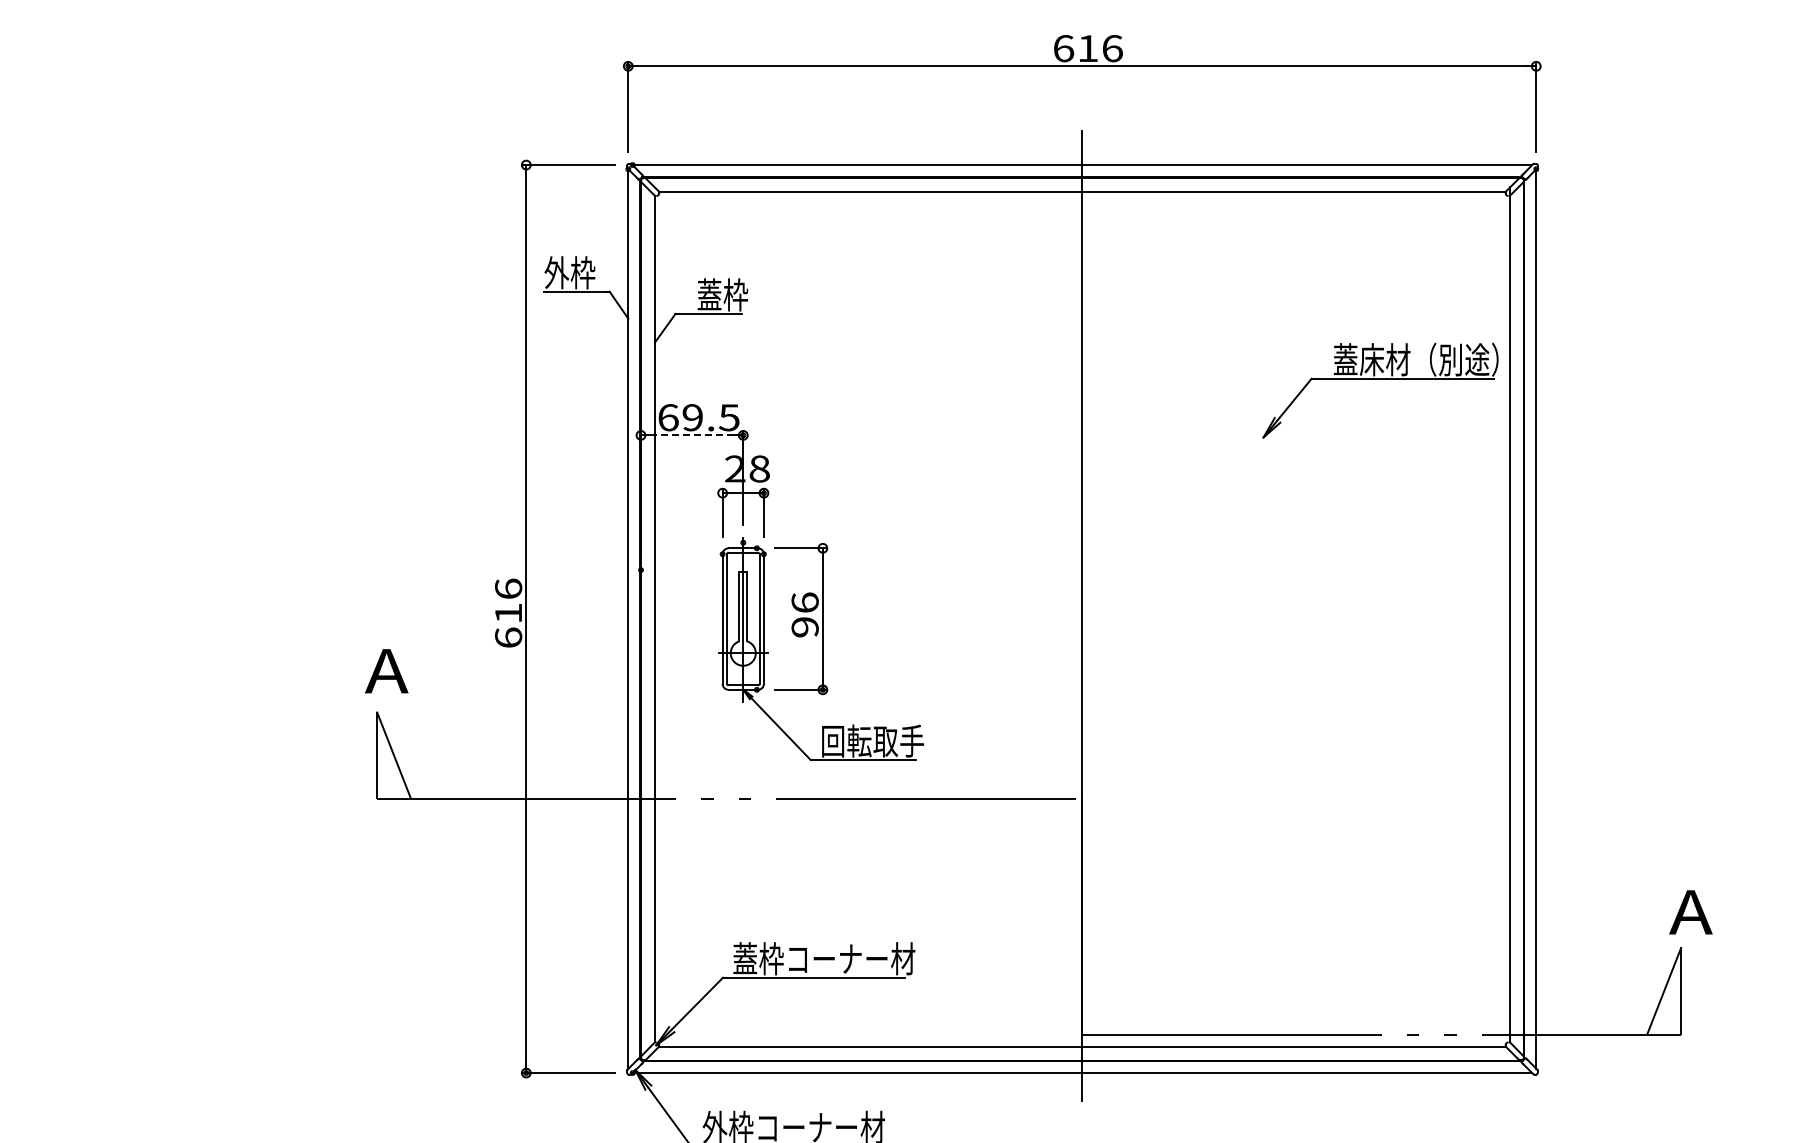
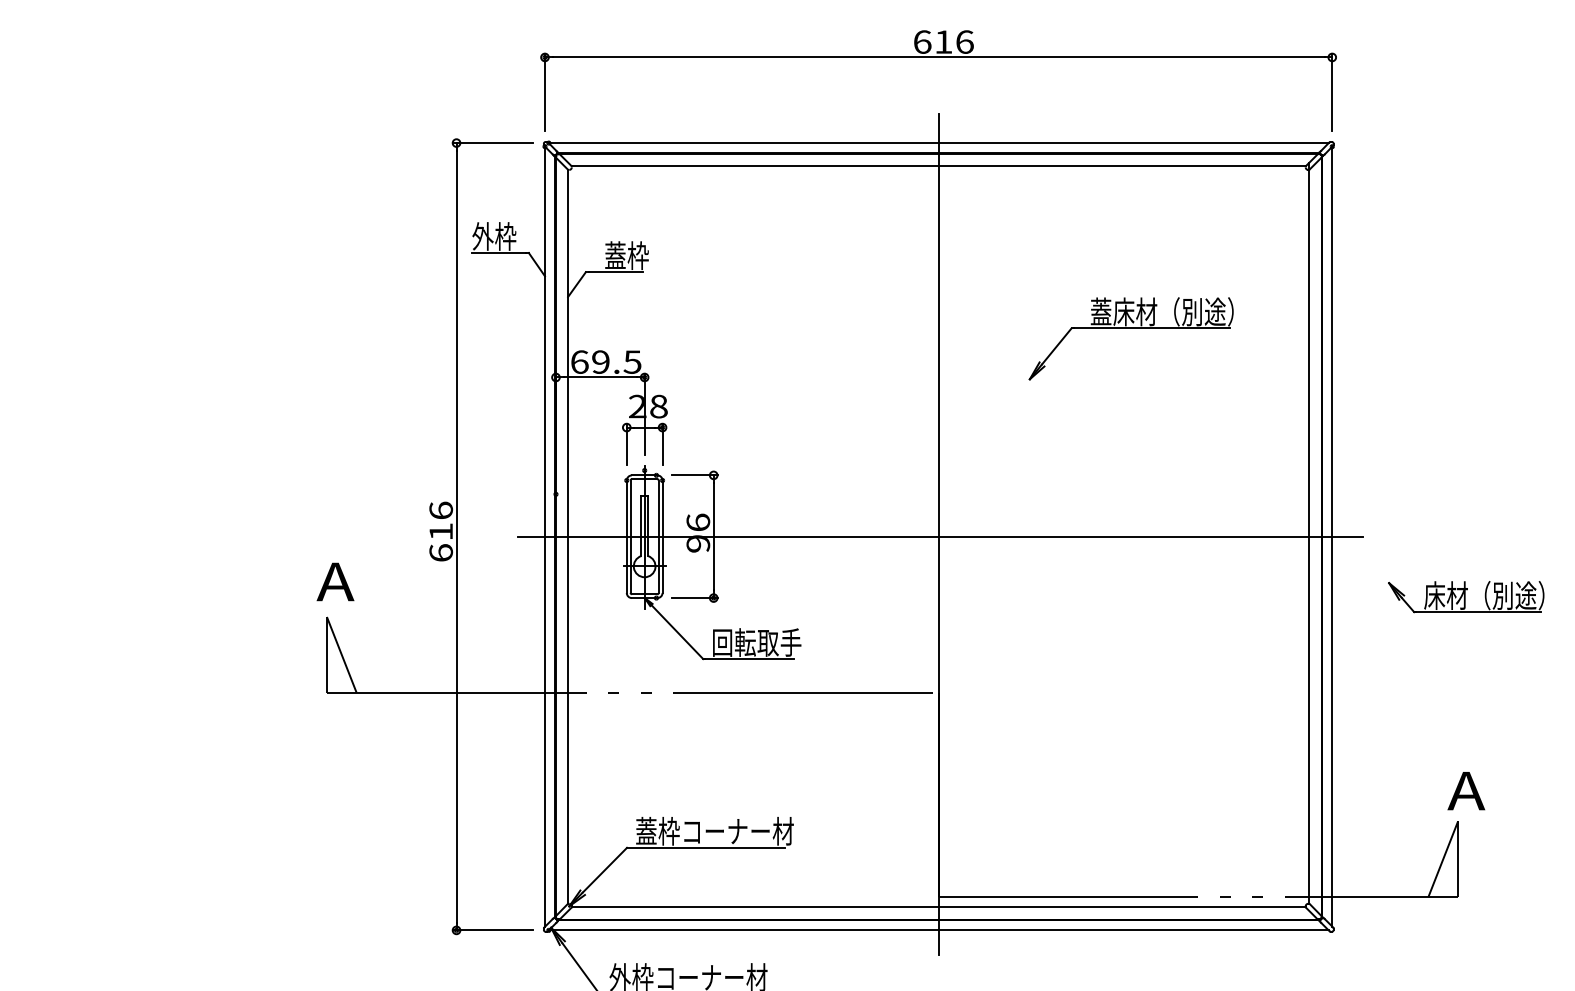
part: (1380, 379) -> (1131, 329), moved
line: (692, 435) -> (600, 377), dashed -> solid
line: (1084, 619) -> (940, 537), added
part: (1690, 688) -> (1466, 596), added

